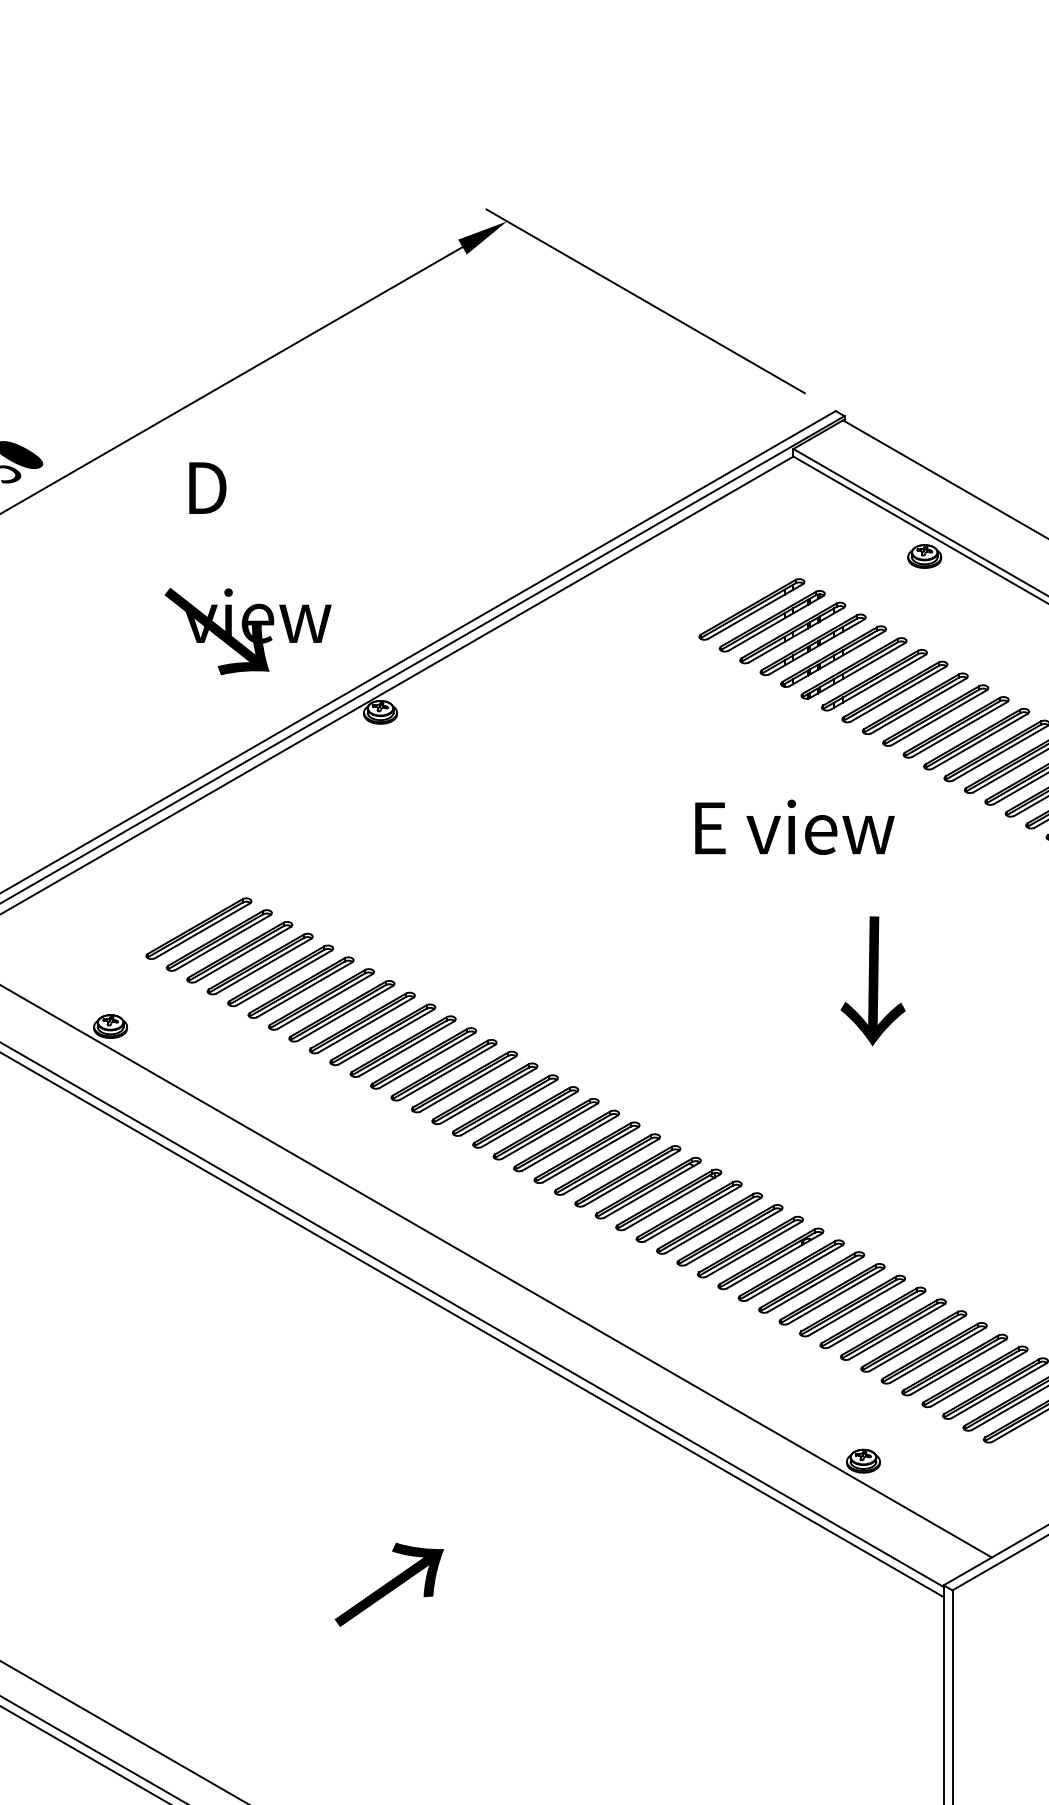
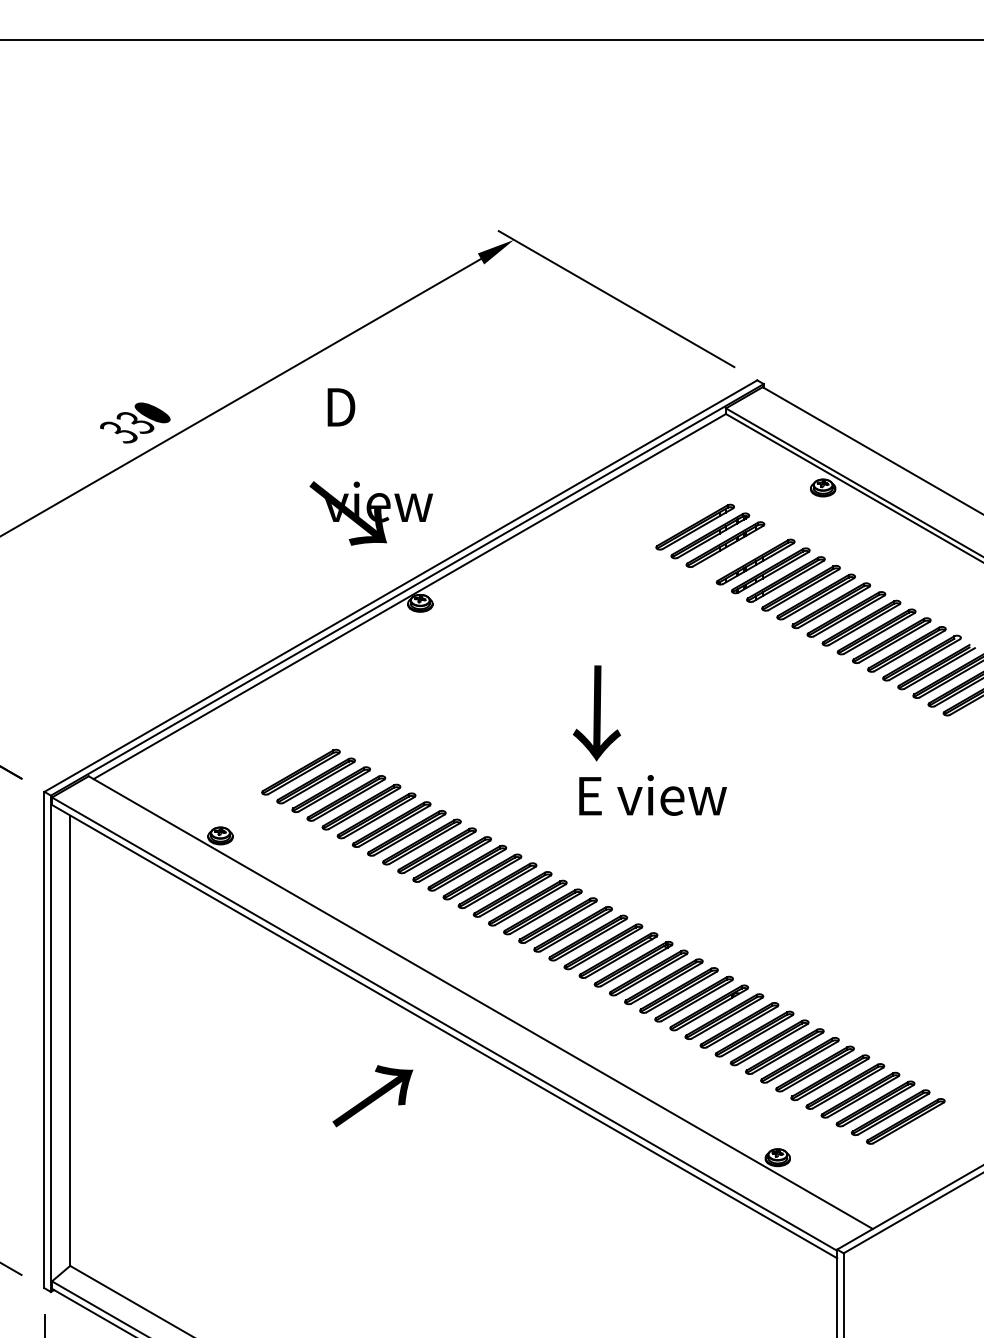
text: (247, 568) -> (370, 466), moved
part: (813, 645) -> (740, 553), removed
text: (794, 827) -> (652, 795), moved
part: (198, 928) -> (285, 763), removed
text: (872, 981) -> (596, 713), moved
text: (388, 1585) -> (372, 1096), moved

